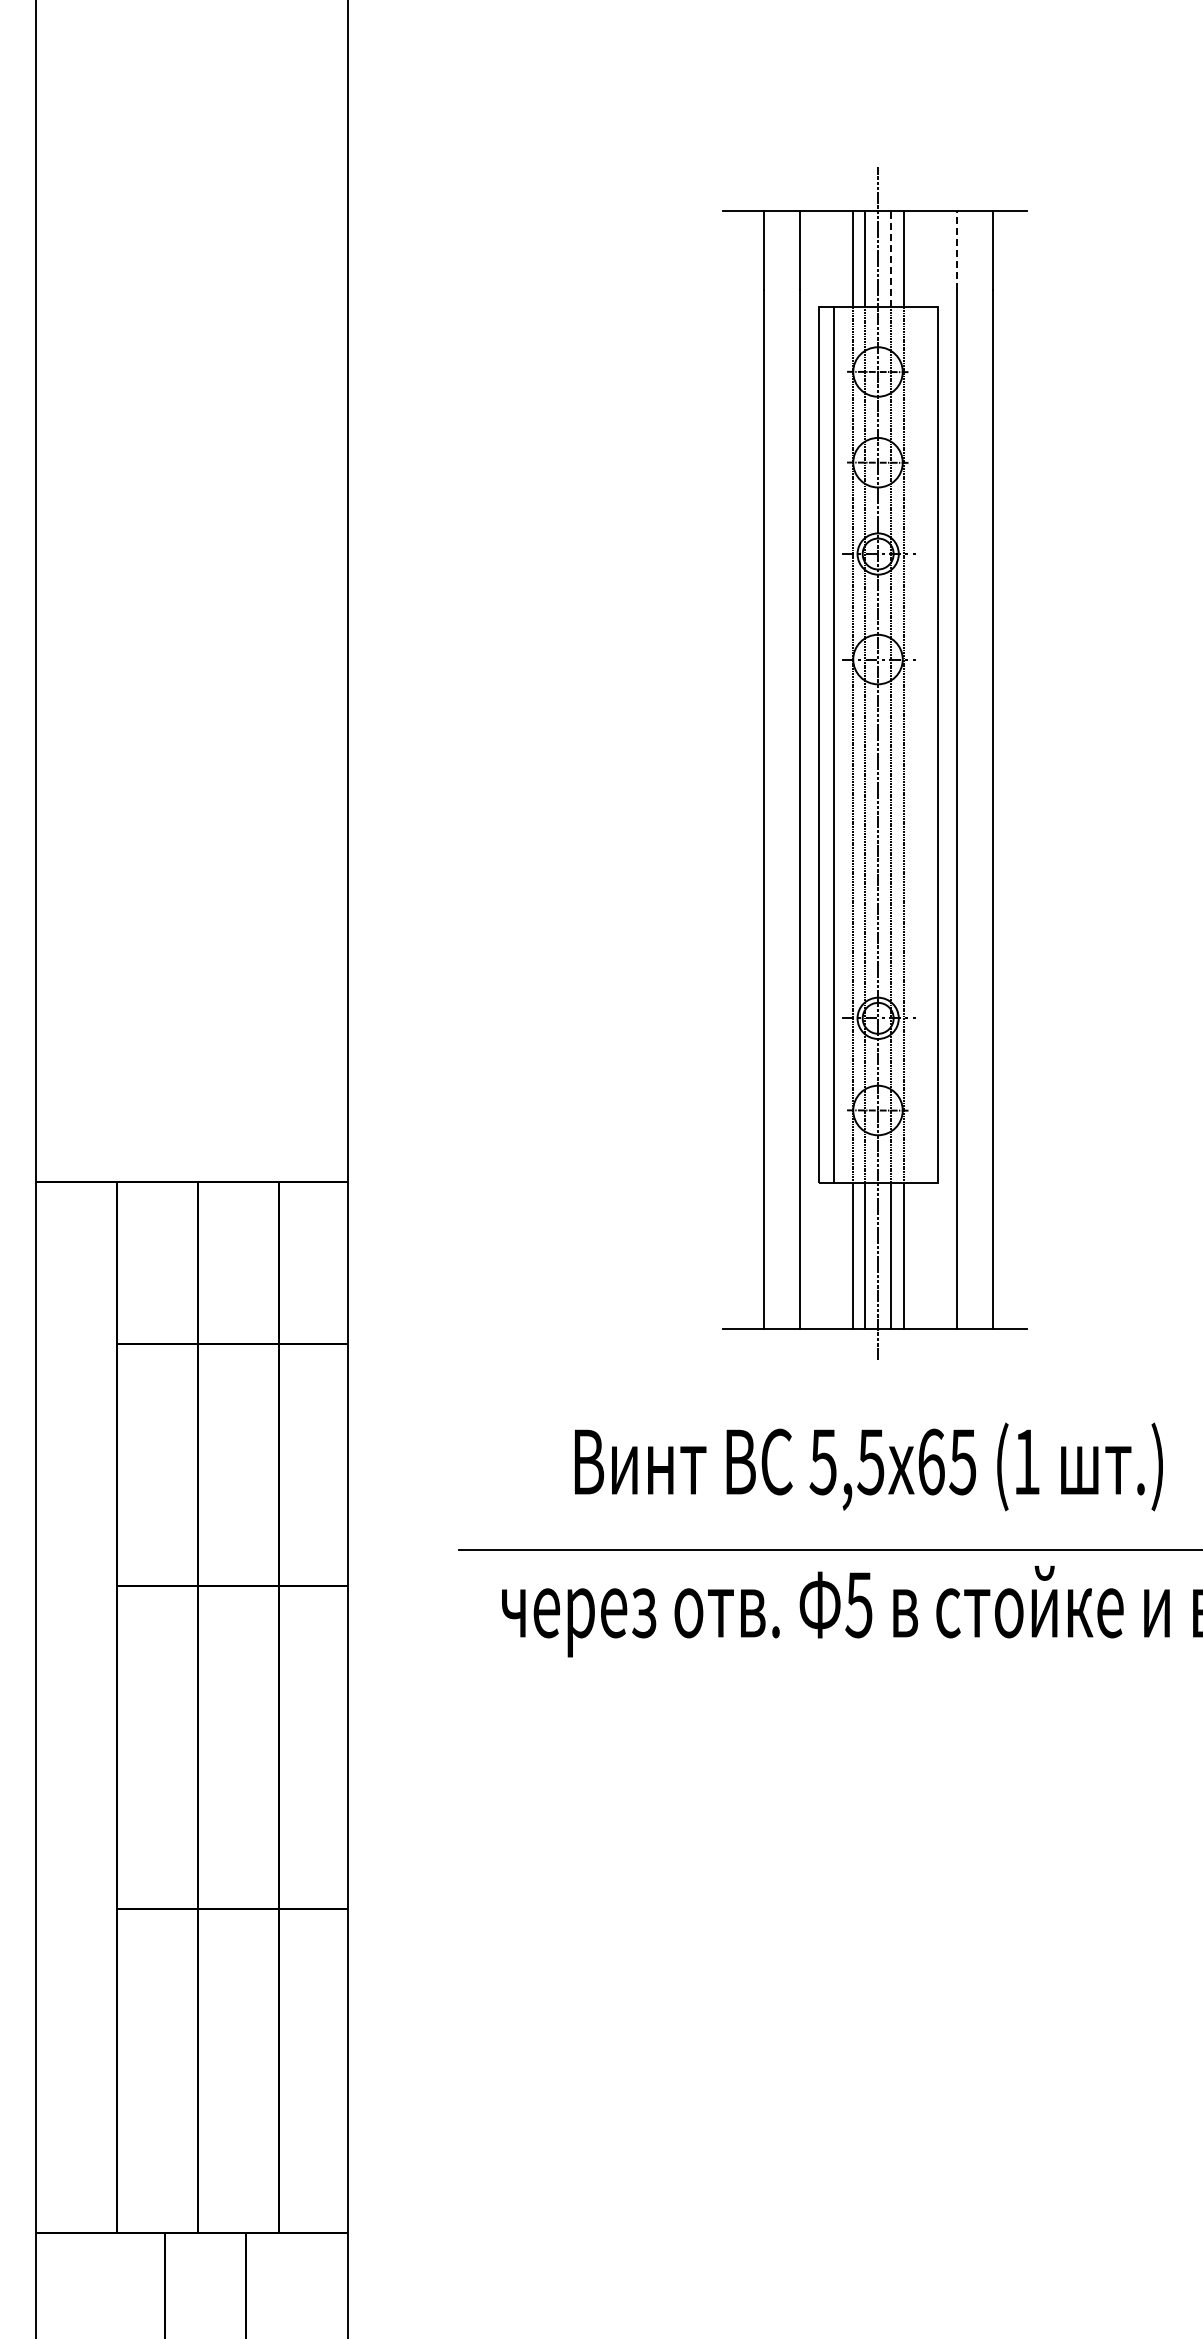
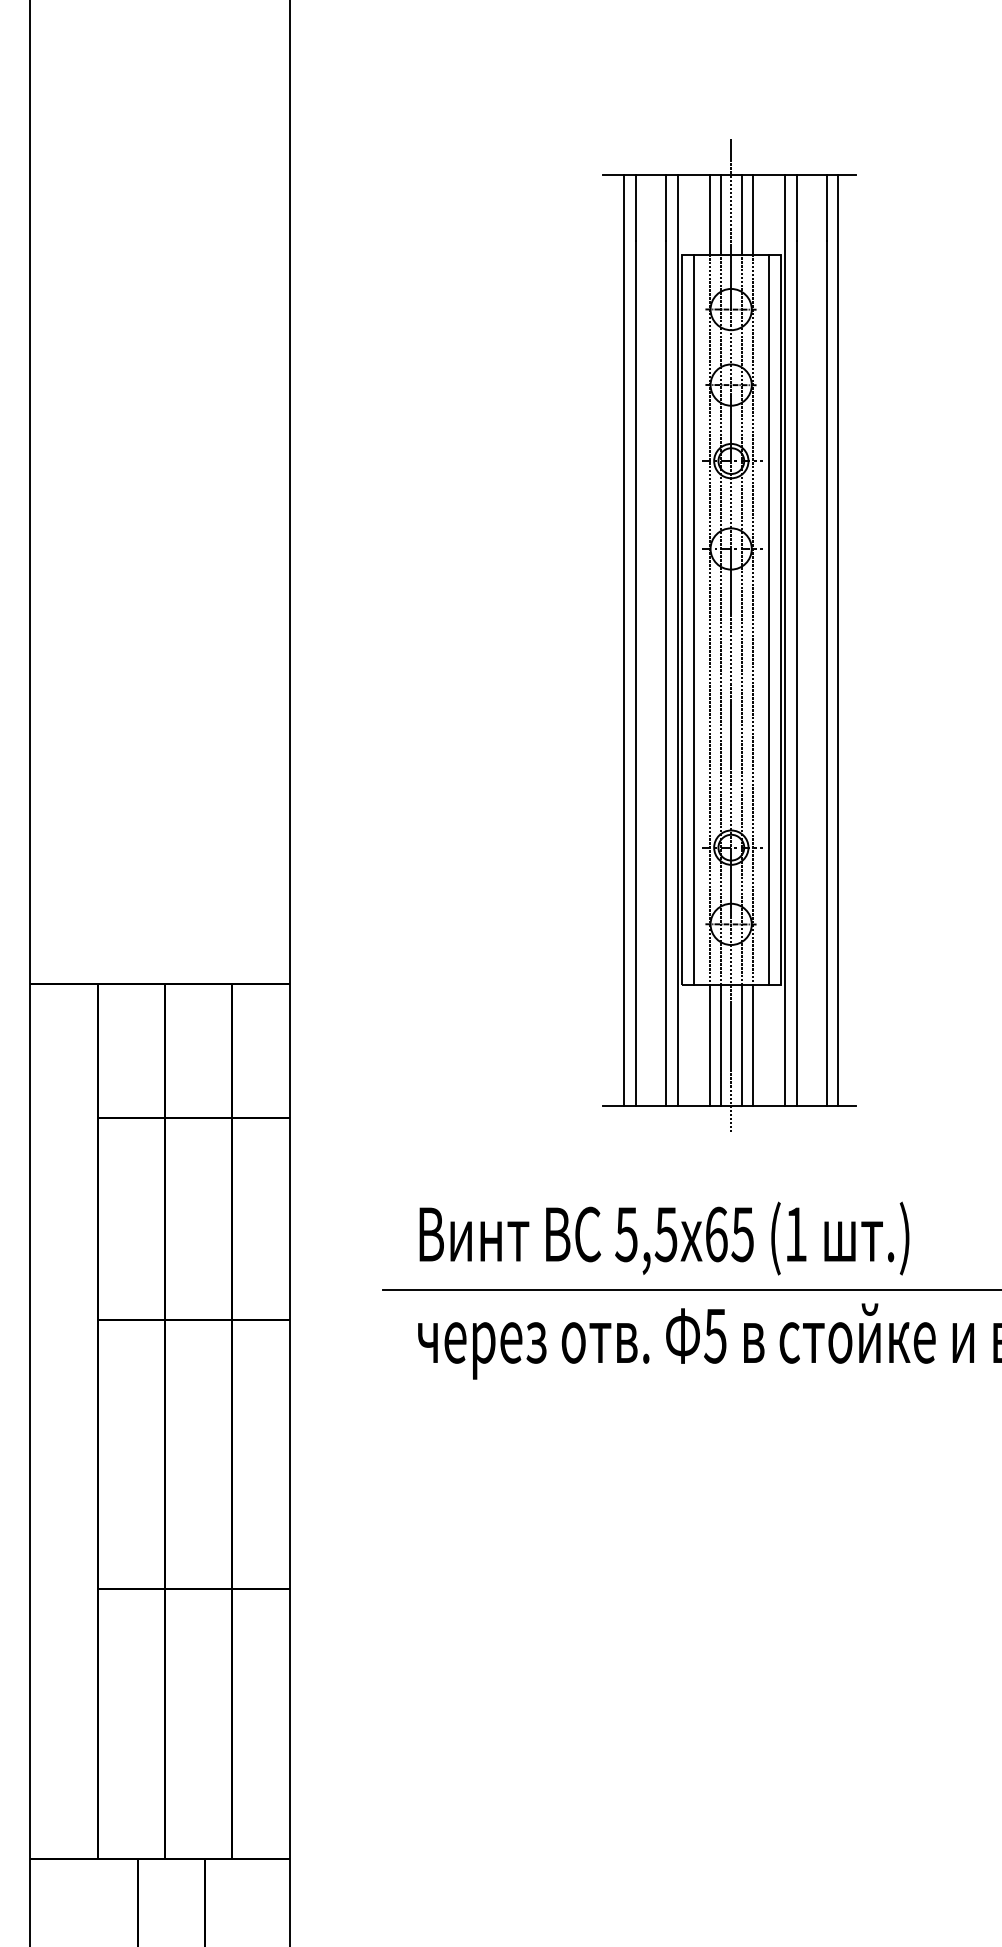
line: (956, 250) -> (796, 208), dashed -> solid
line: (890, 258) -> (741, 215), dashed -> solid
line: (922, 744) -> (768, 619), added
line: (749, 769) -> (624, 640), added
line: (813, 769) -> (677, 640), added
line: (942, 769) -> (784, 640), added
line: (1006, 769) -> (838, 640), added
text: (868, 1466) -> (664, 1238), moved

